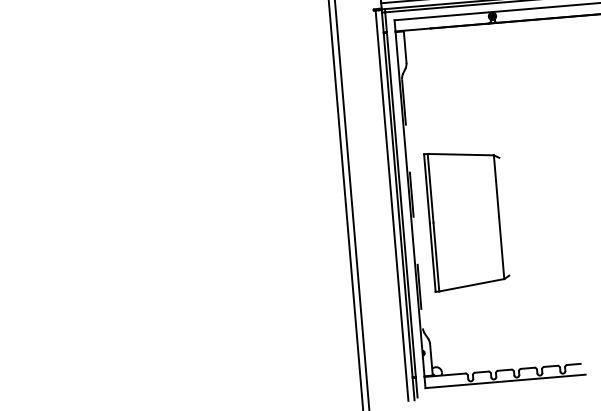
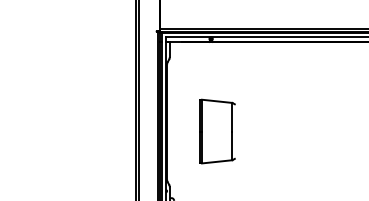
line: (413, 204) -> (167, 122), dashed -> solid
part: (466, 219) -> (217, 131), moved

